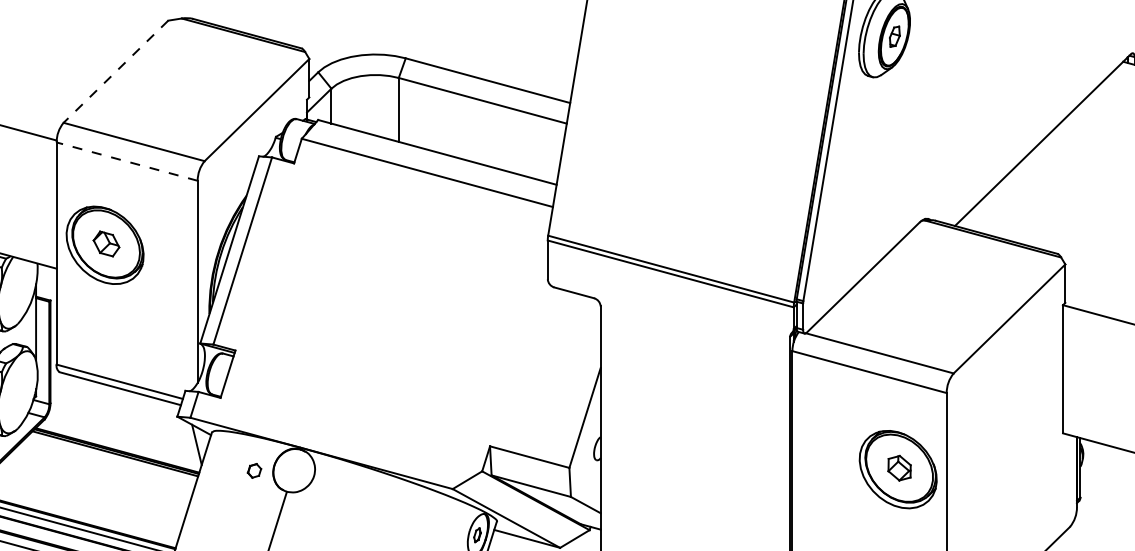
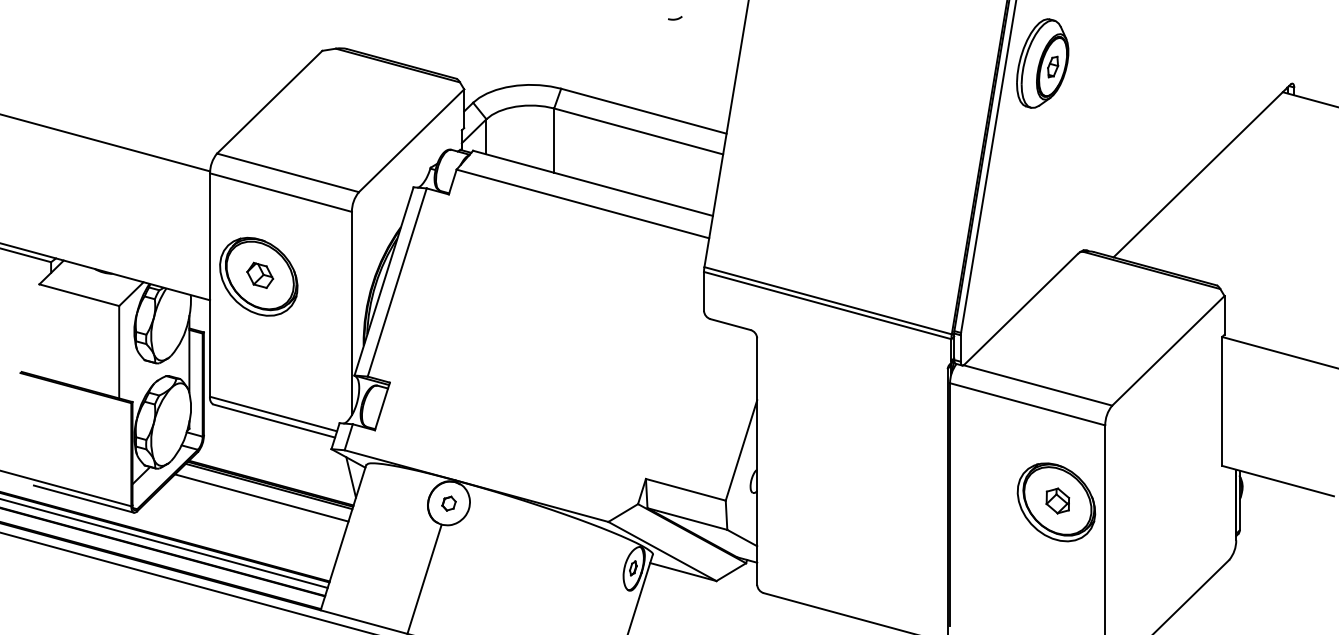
line: (115, 72) -> (269, 102), dashed -> solid
line: (127, 161) -> (281, 192), dashed -> solid
line: (107, 464) -> (261, 497), added
part: (253, 470) -> (448, 503), moved

